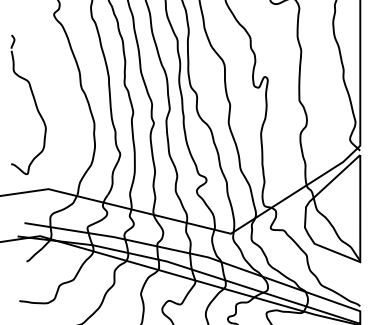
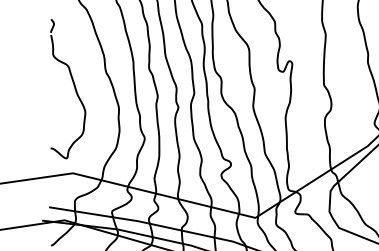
part: (34, 103) -> (74, 87), moved

